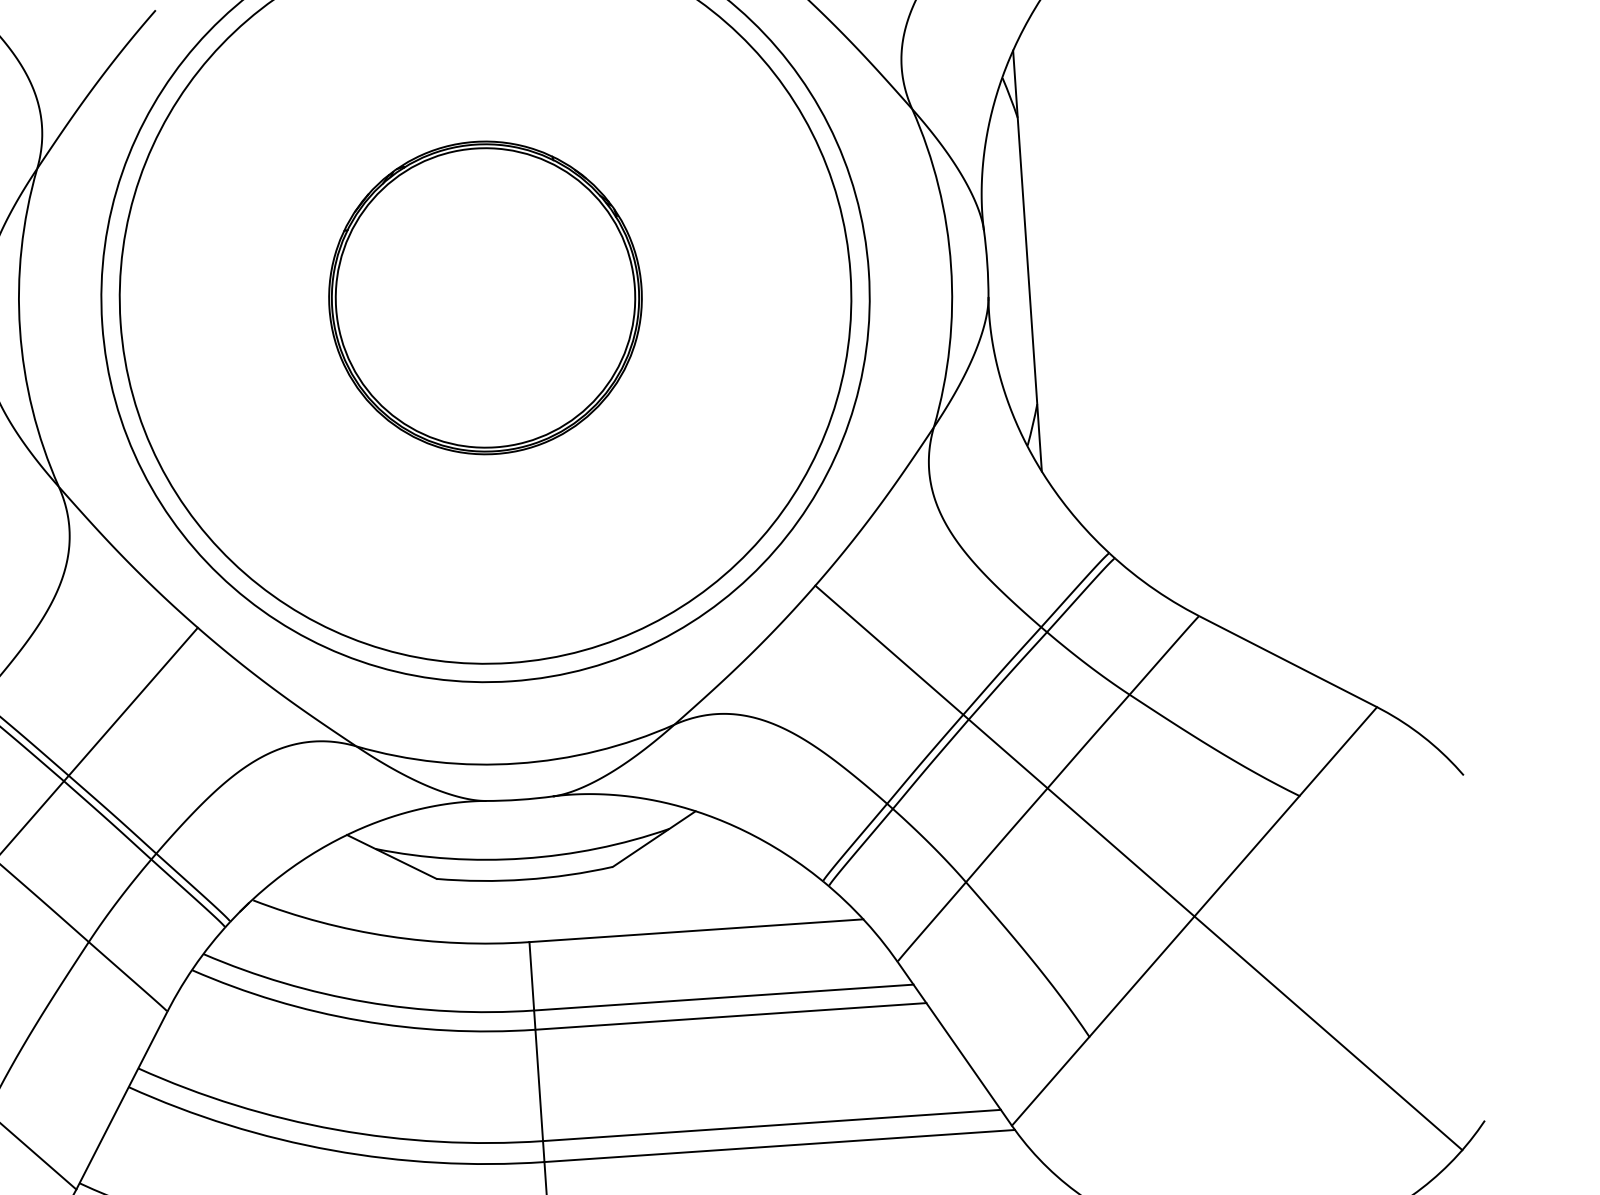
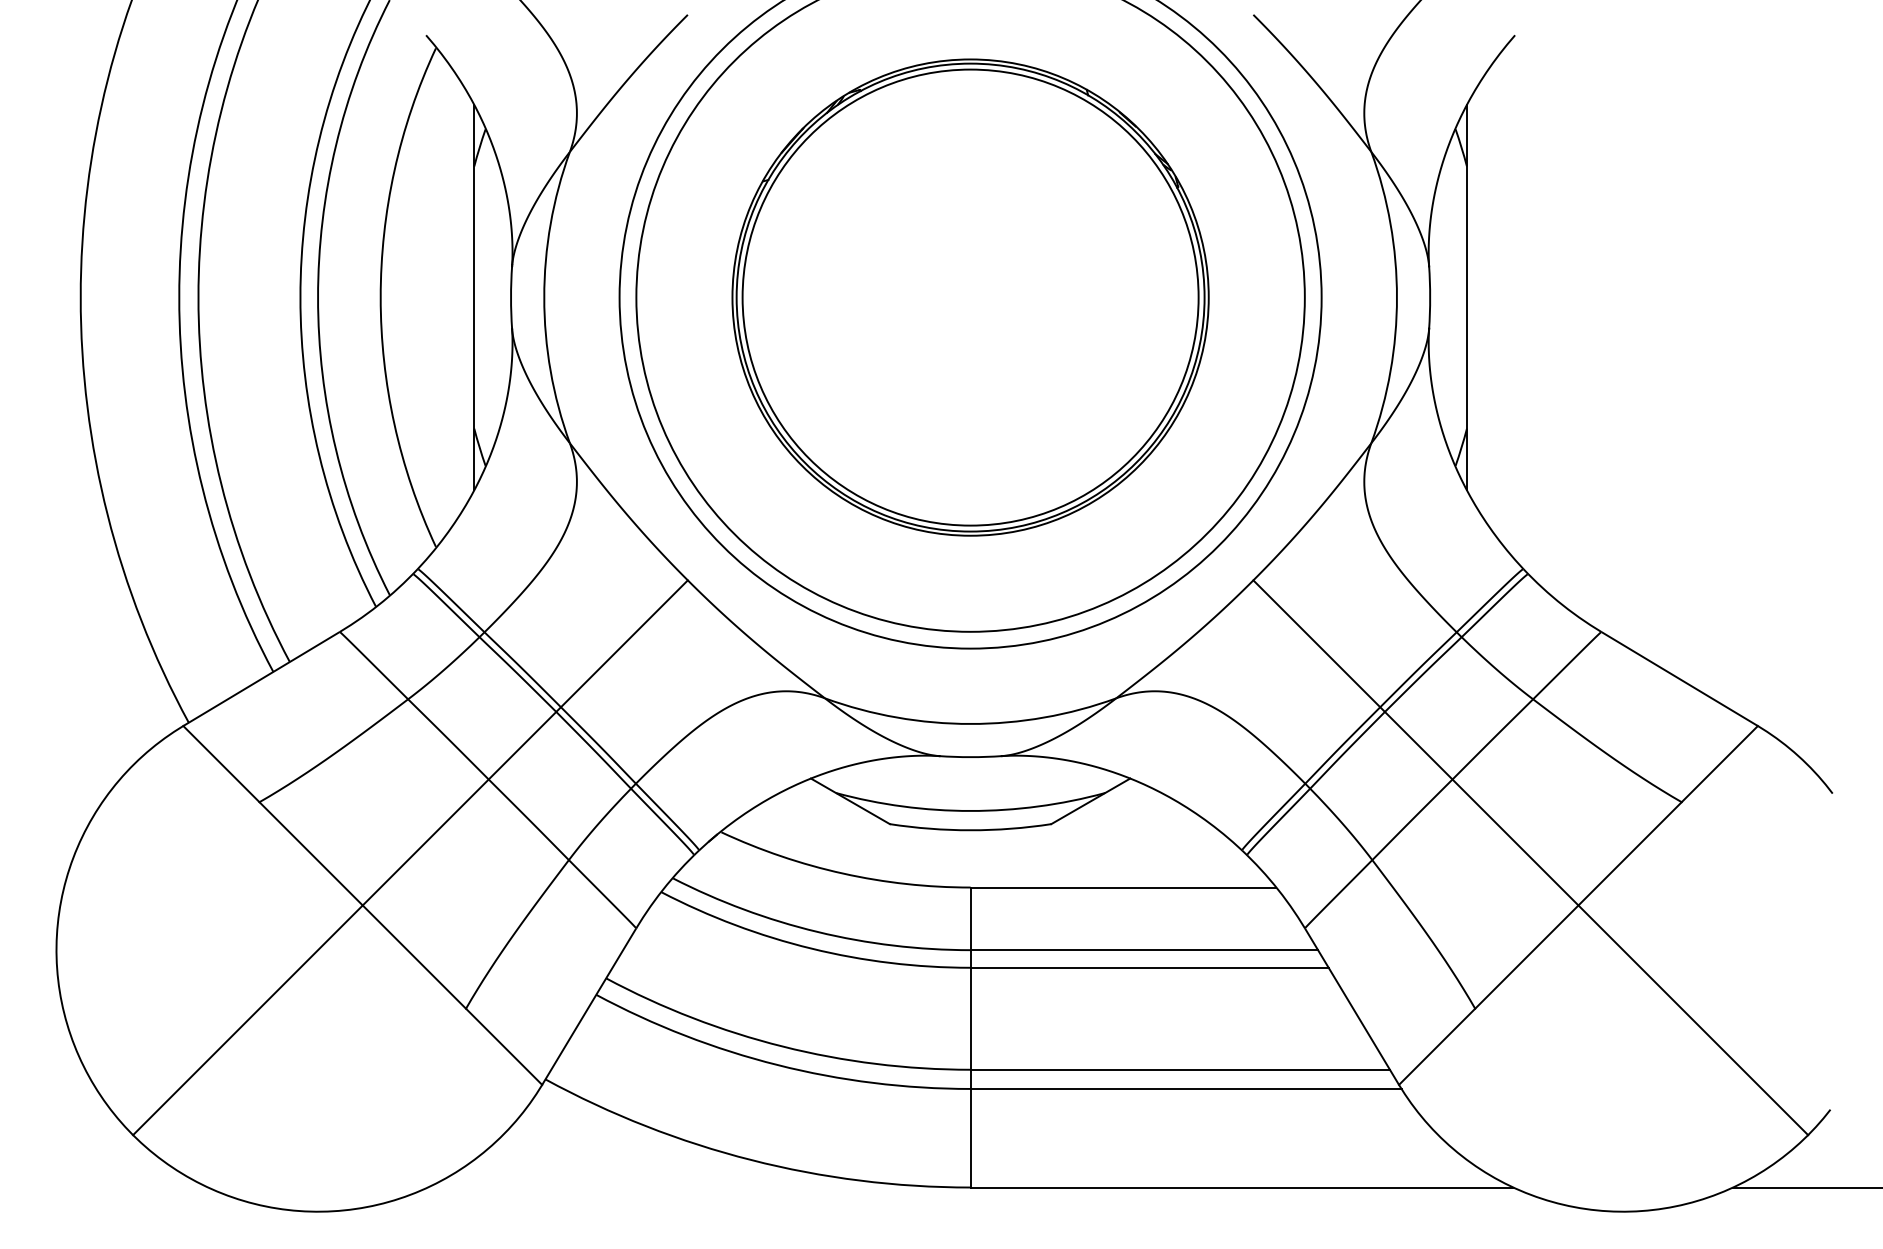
part: (485, 297) -> (970, 297), size x1.67

